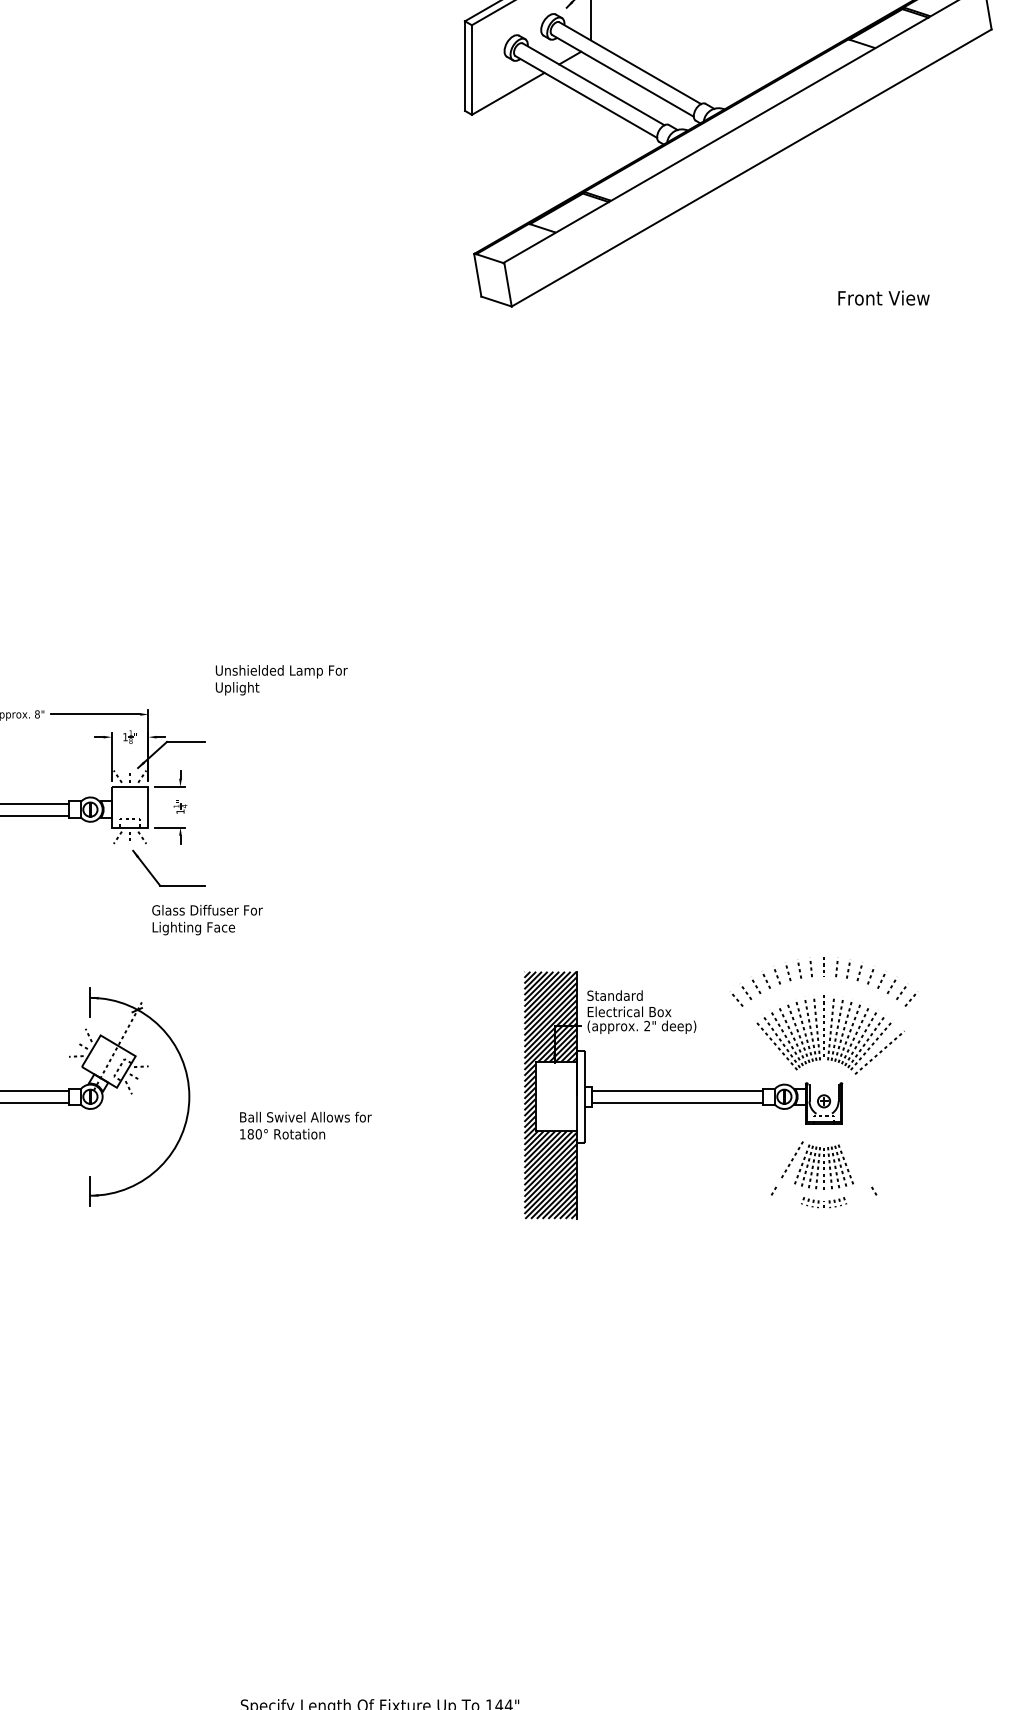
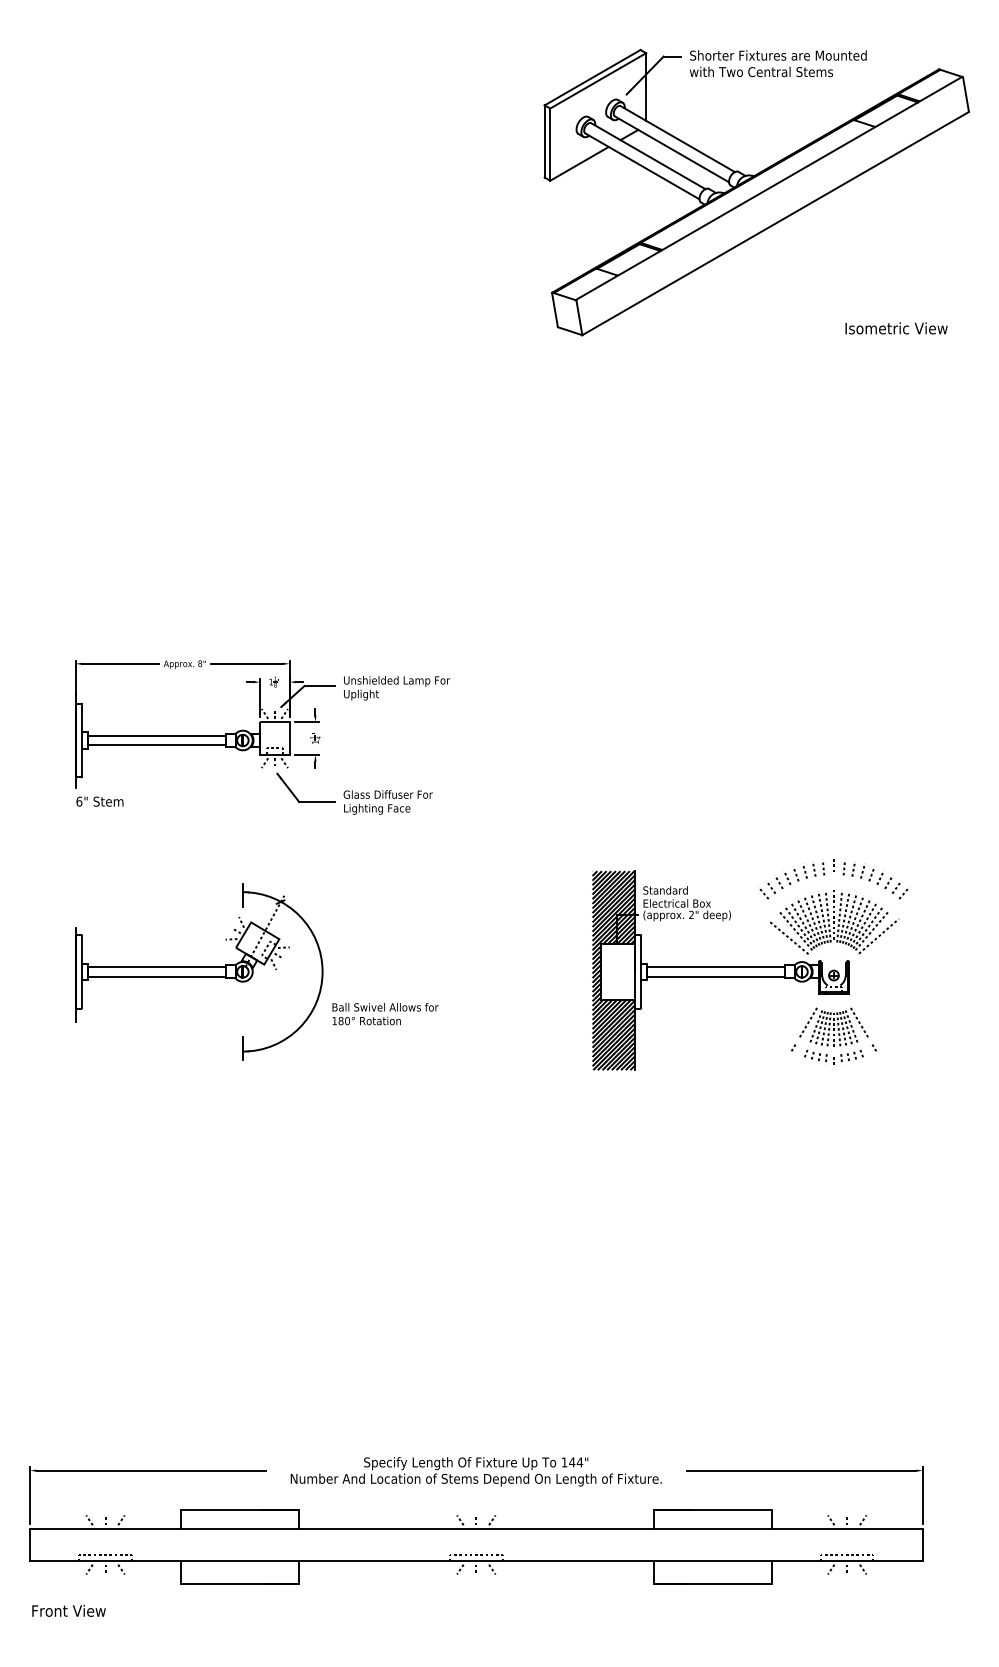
text: (902, 298) -> (897, 328), Front View -> Isometric View
text: (282, 680) -> (397, 688), moved
text: (206, 920) -> (387, 802), moved
line: (767, 1054) -> (788, 937), added
text: (305, 1126) -> (385, 1014), moved
line: (855, 1159) -> (859, 1022), added
part: (823, 1201) -> (833, 1056), size x1.67

